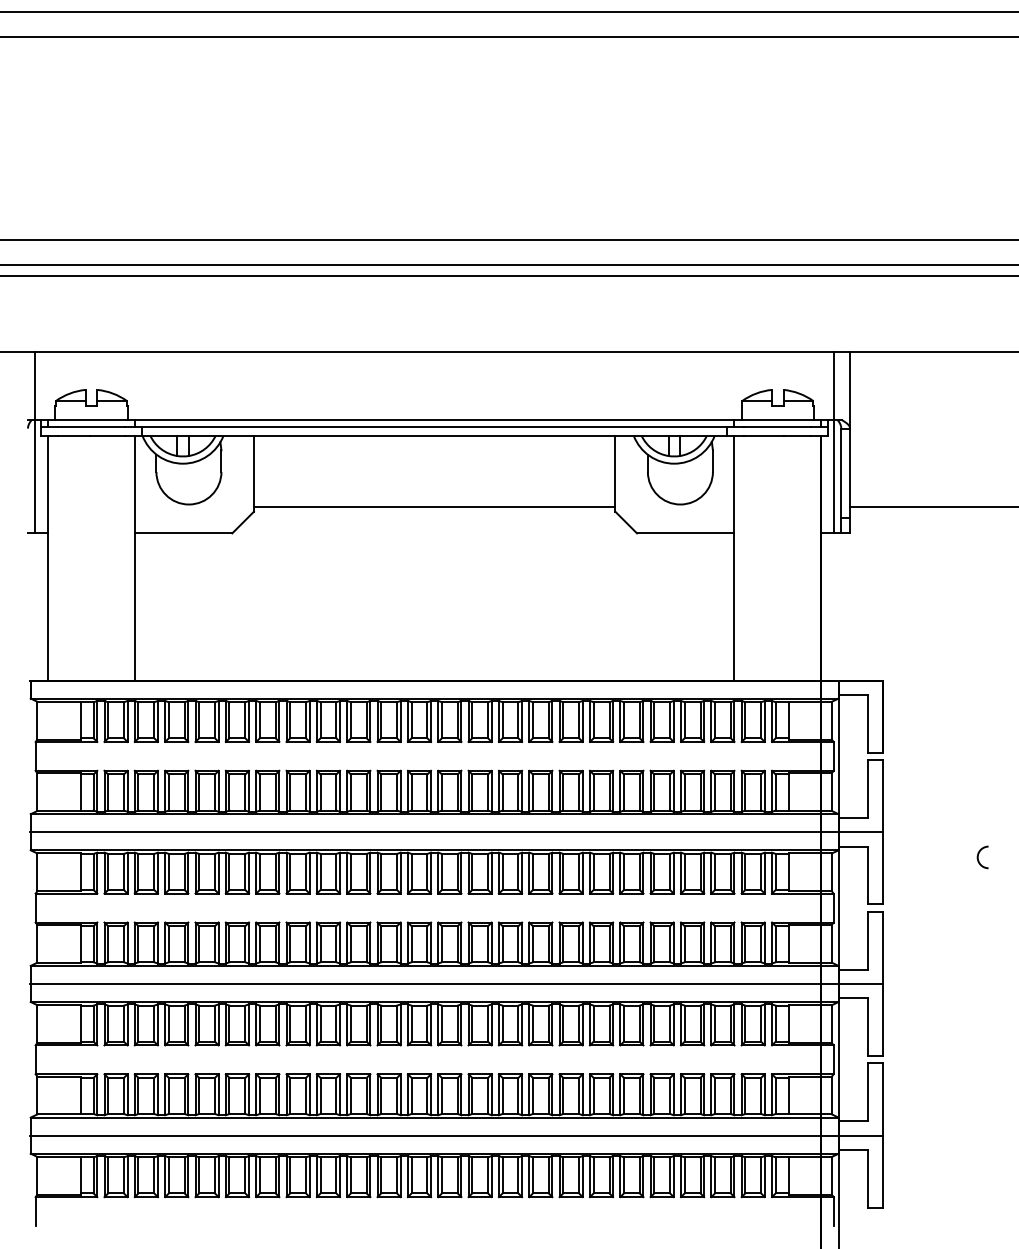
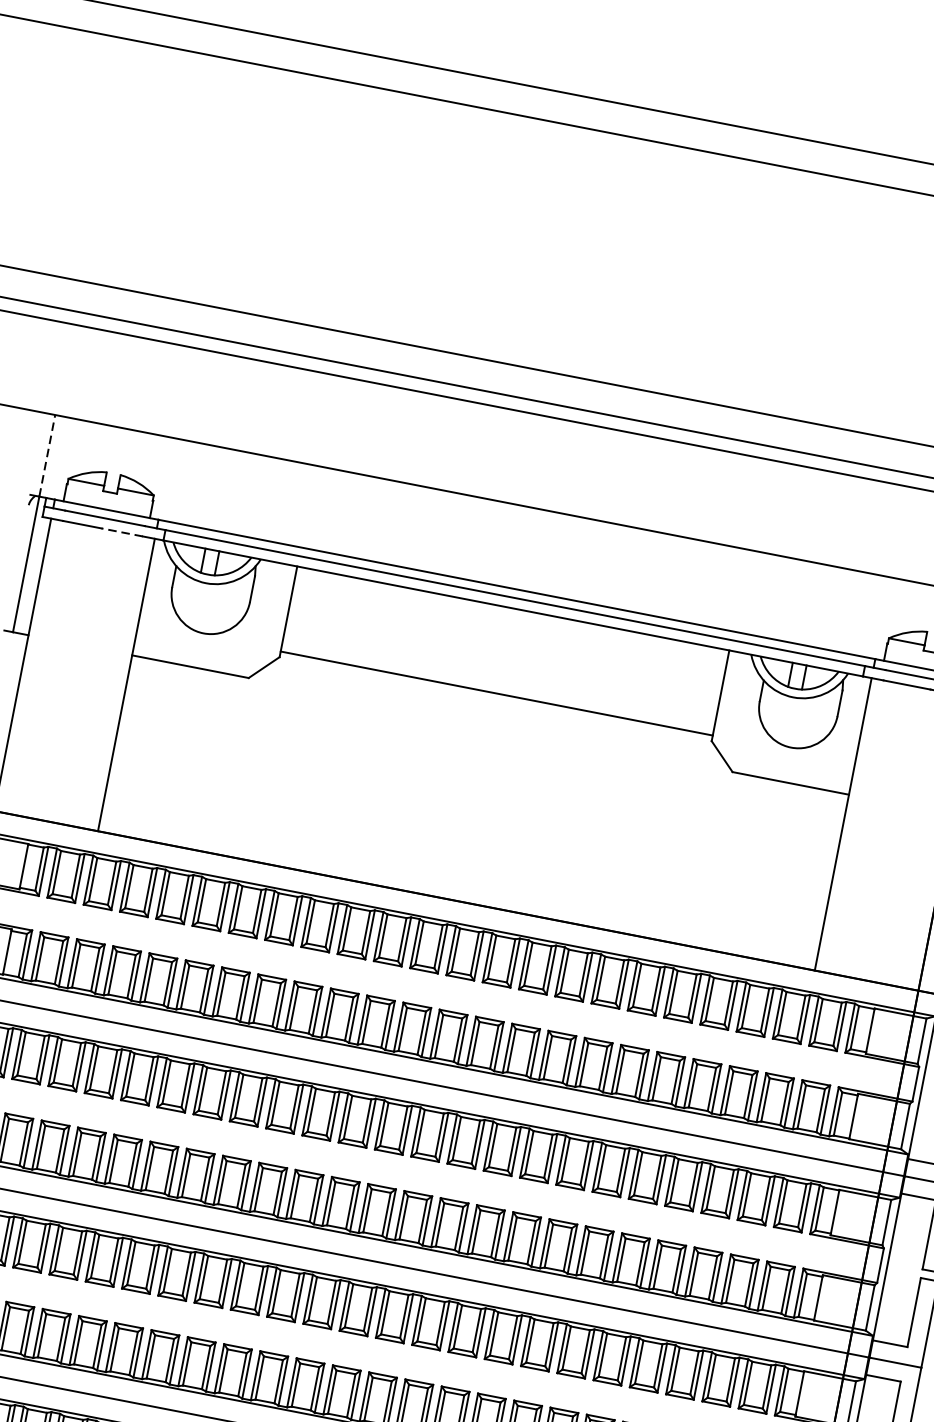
line: (35, 385) -> (47, 455), solid -> dashed
line: (107, 435) -> (122, 531), solid -> dashed

